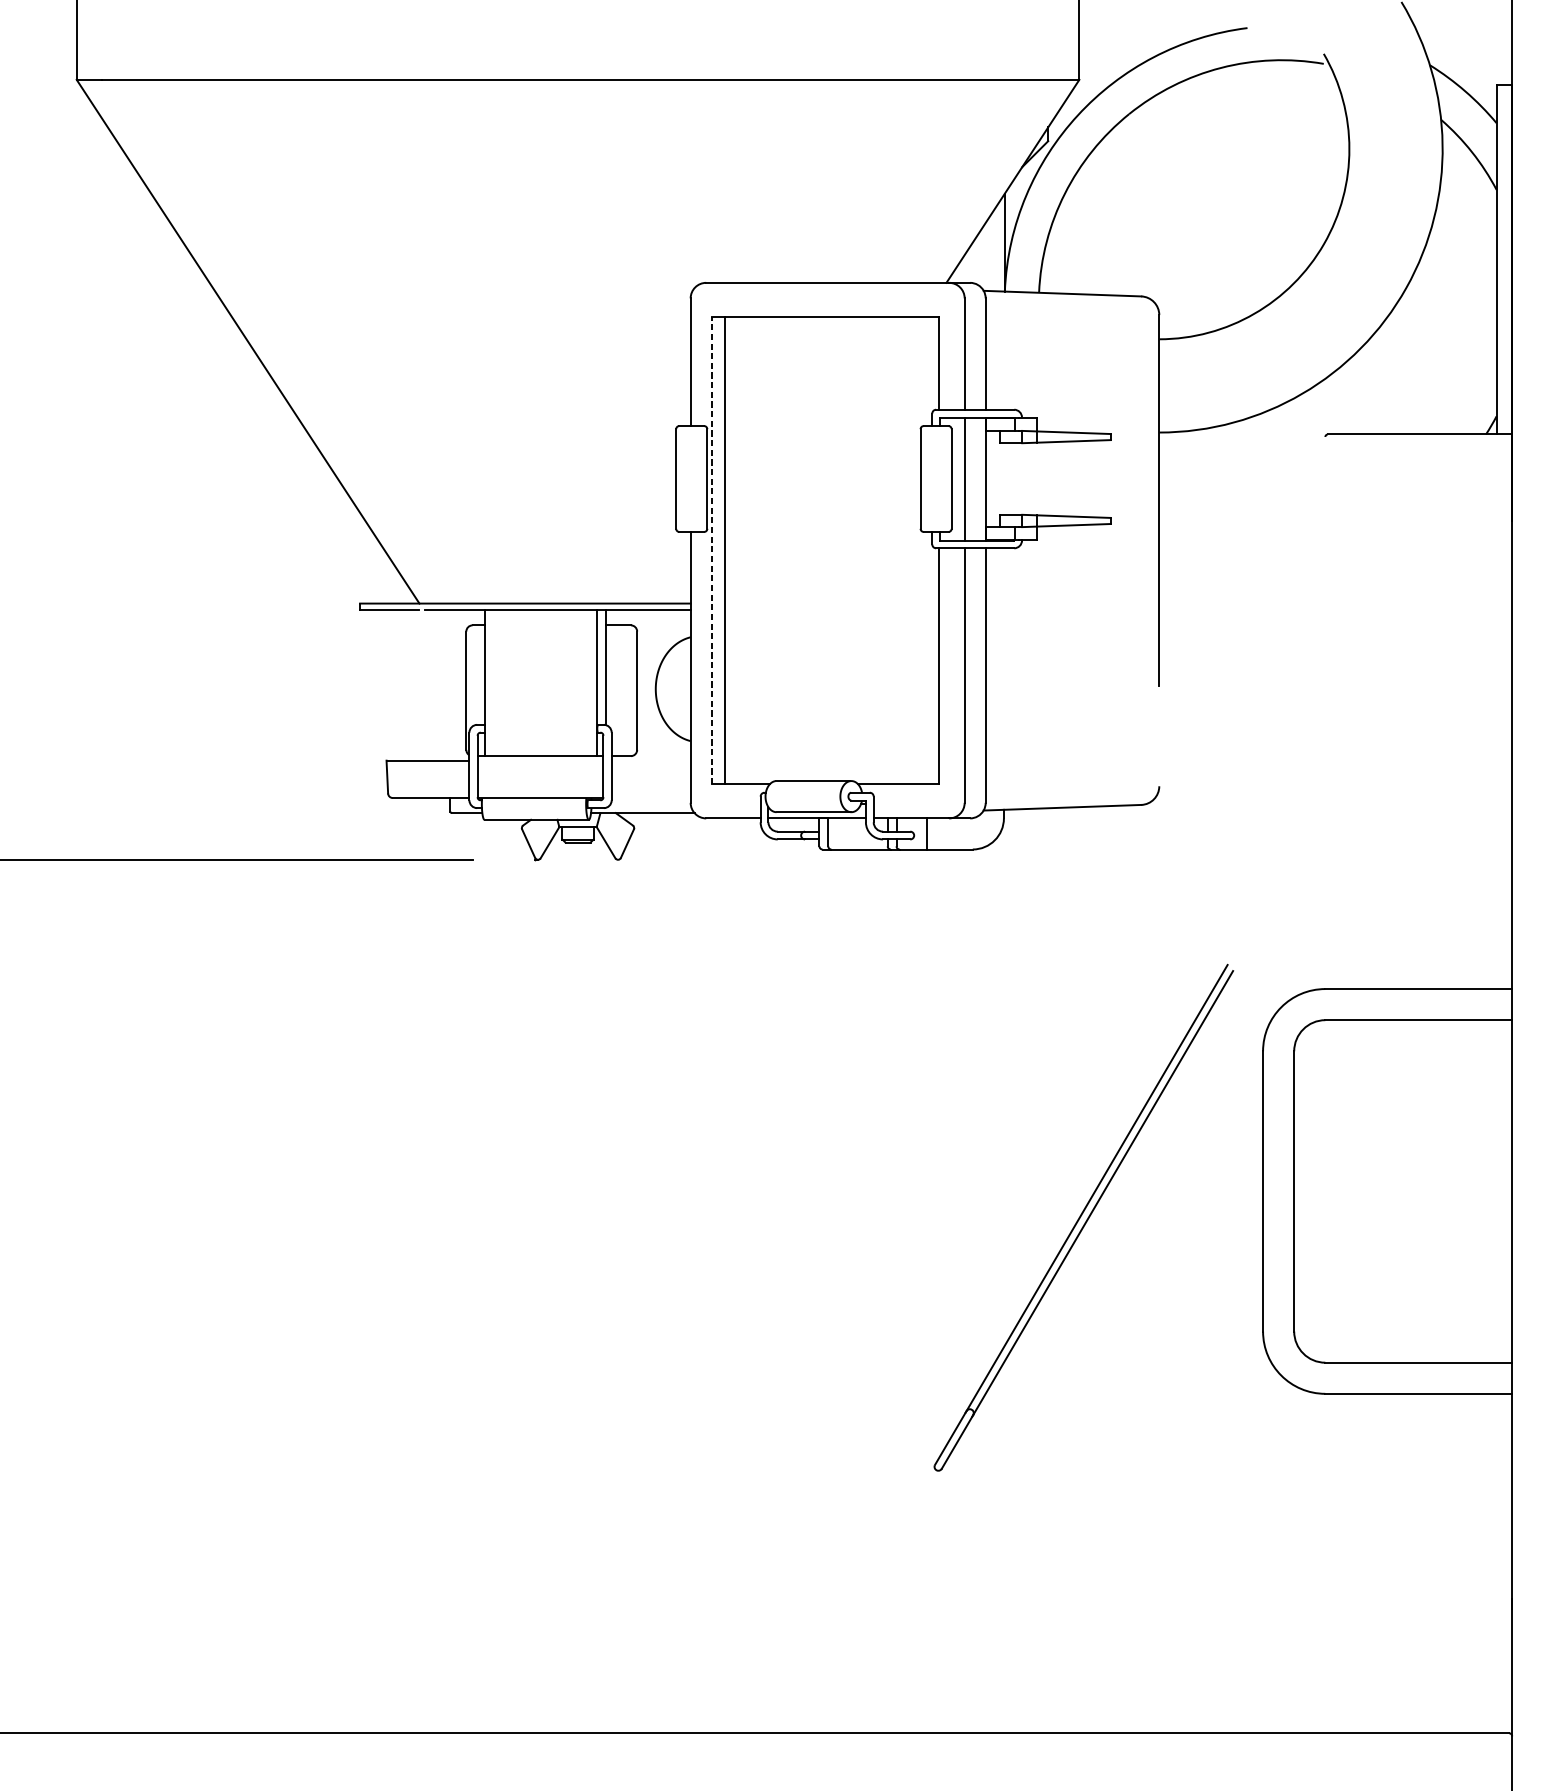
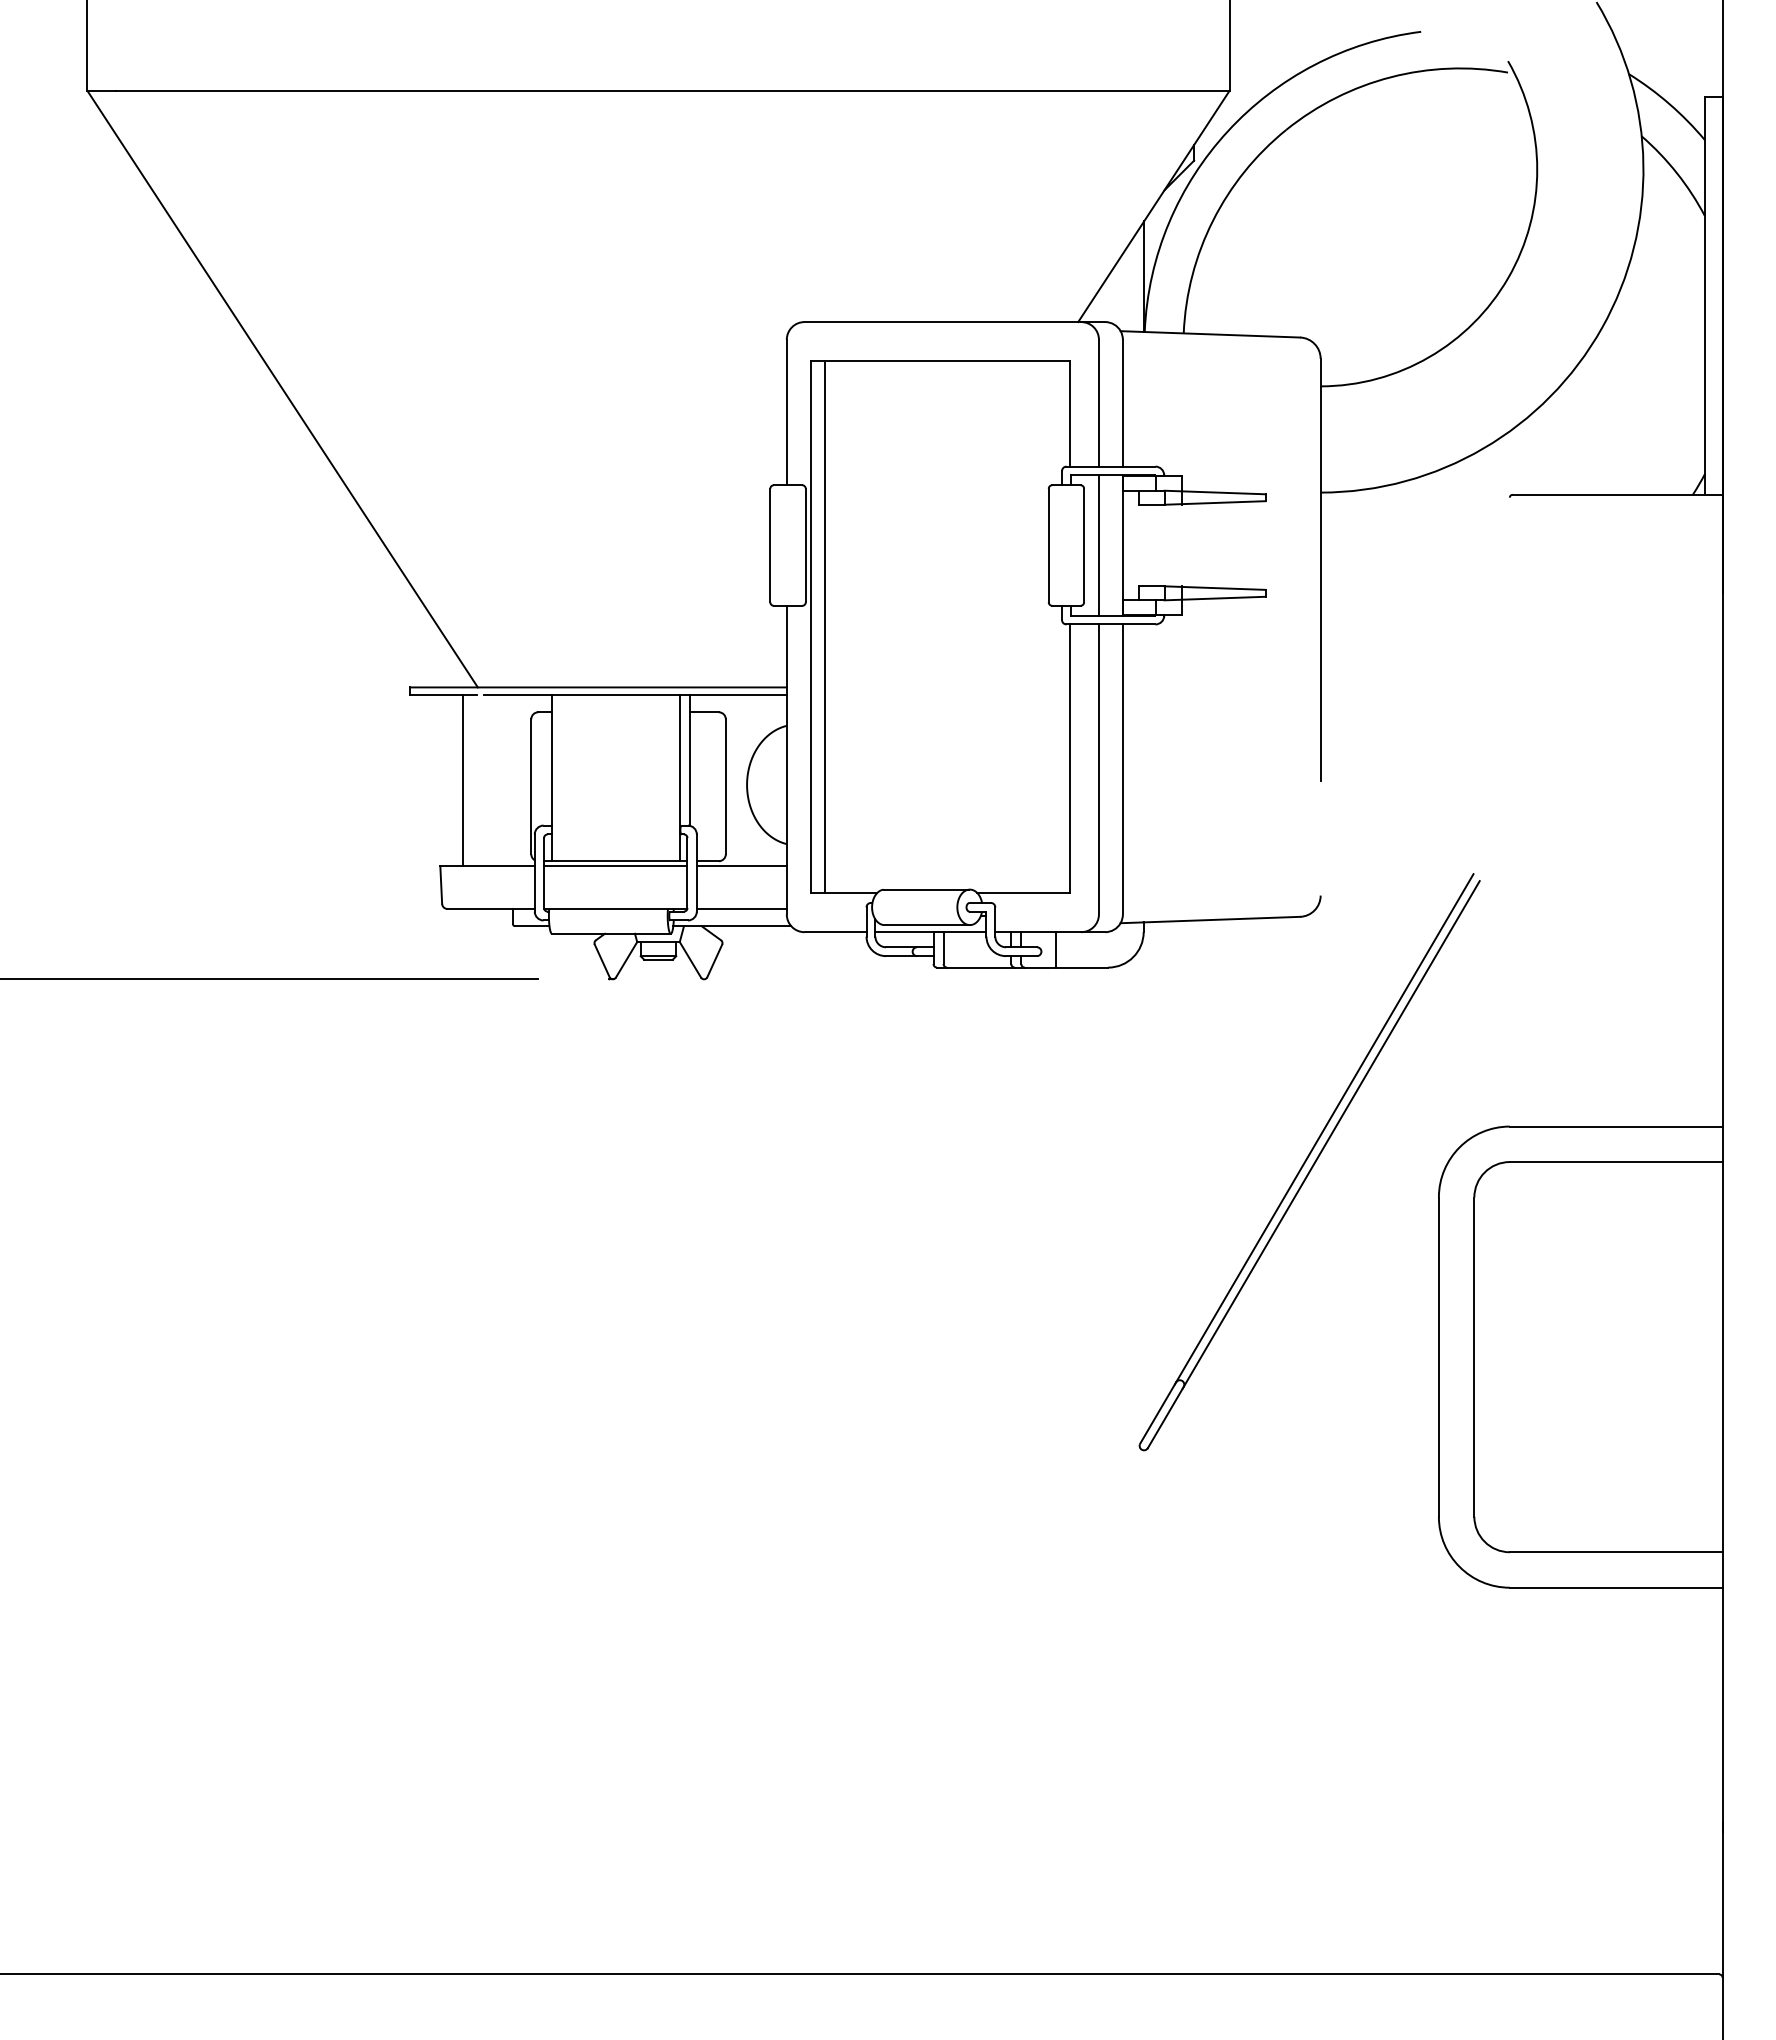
line: (711, 550) -> (810, 626), dashed -> solid
line: (406, 685) -> (463, 780), added
line: (540, 760) -> (615, 866), added
line: (650, 760) -> (741, 866), added
line: (650, 797) -> (741, 908), added
part: (1083, 1218) -> (1309, 1162), moved

